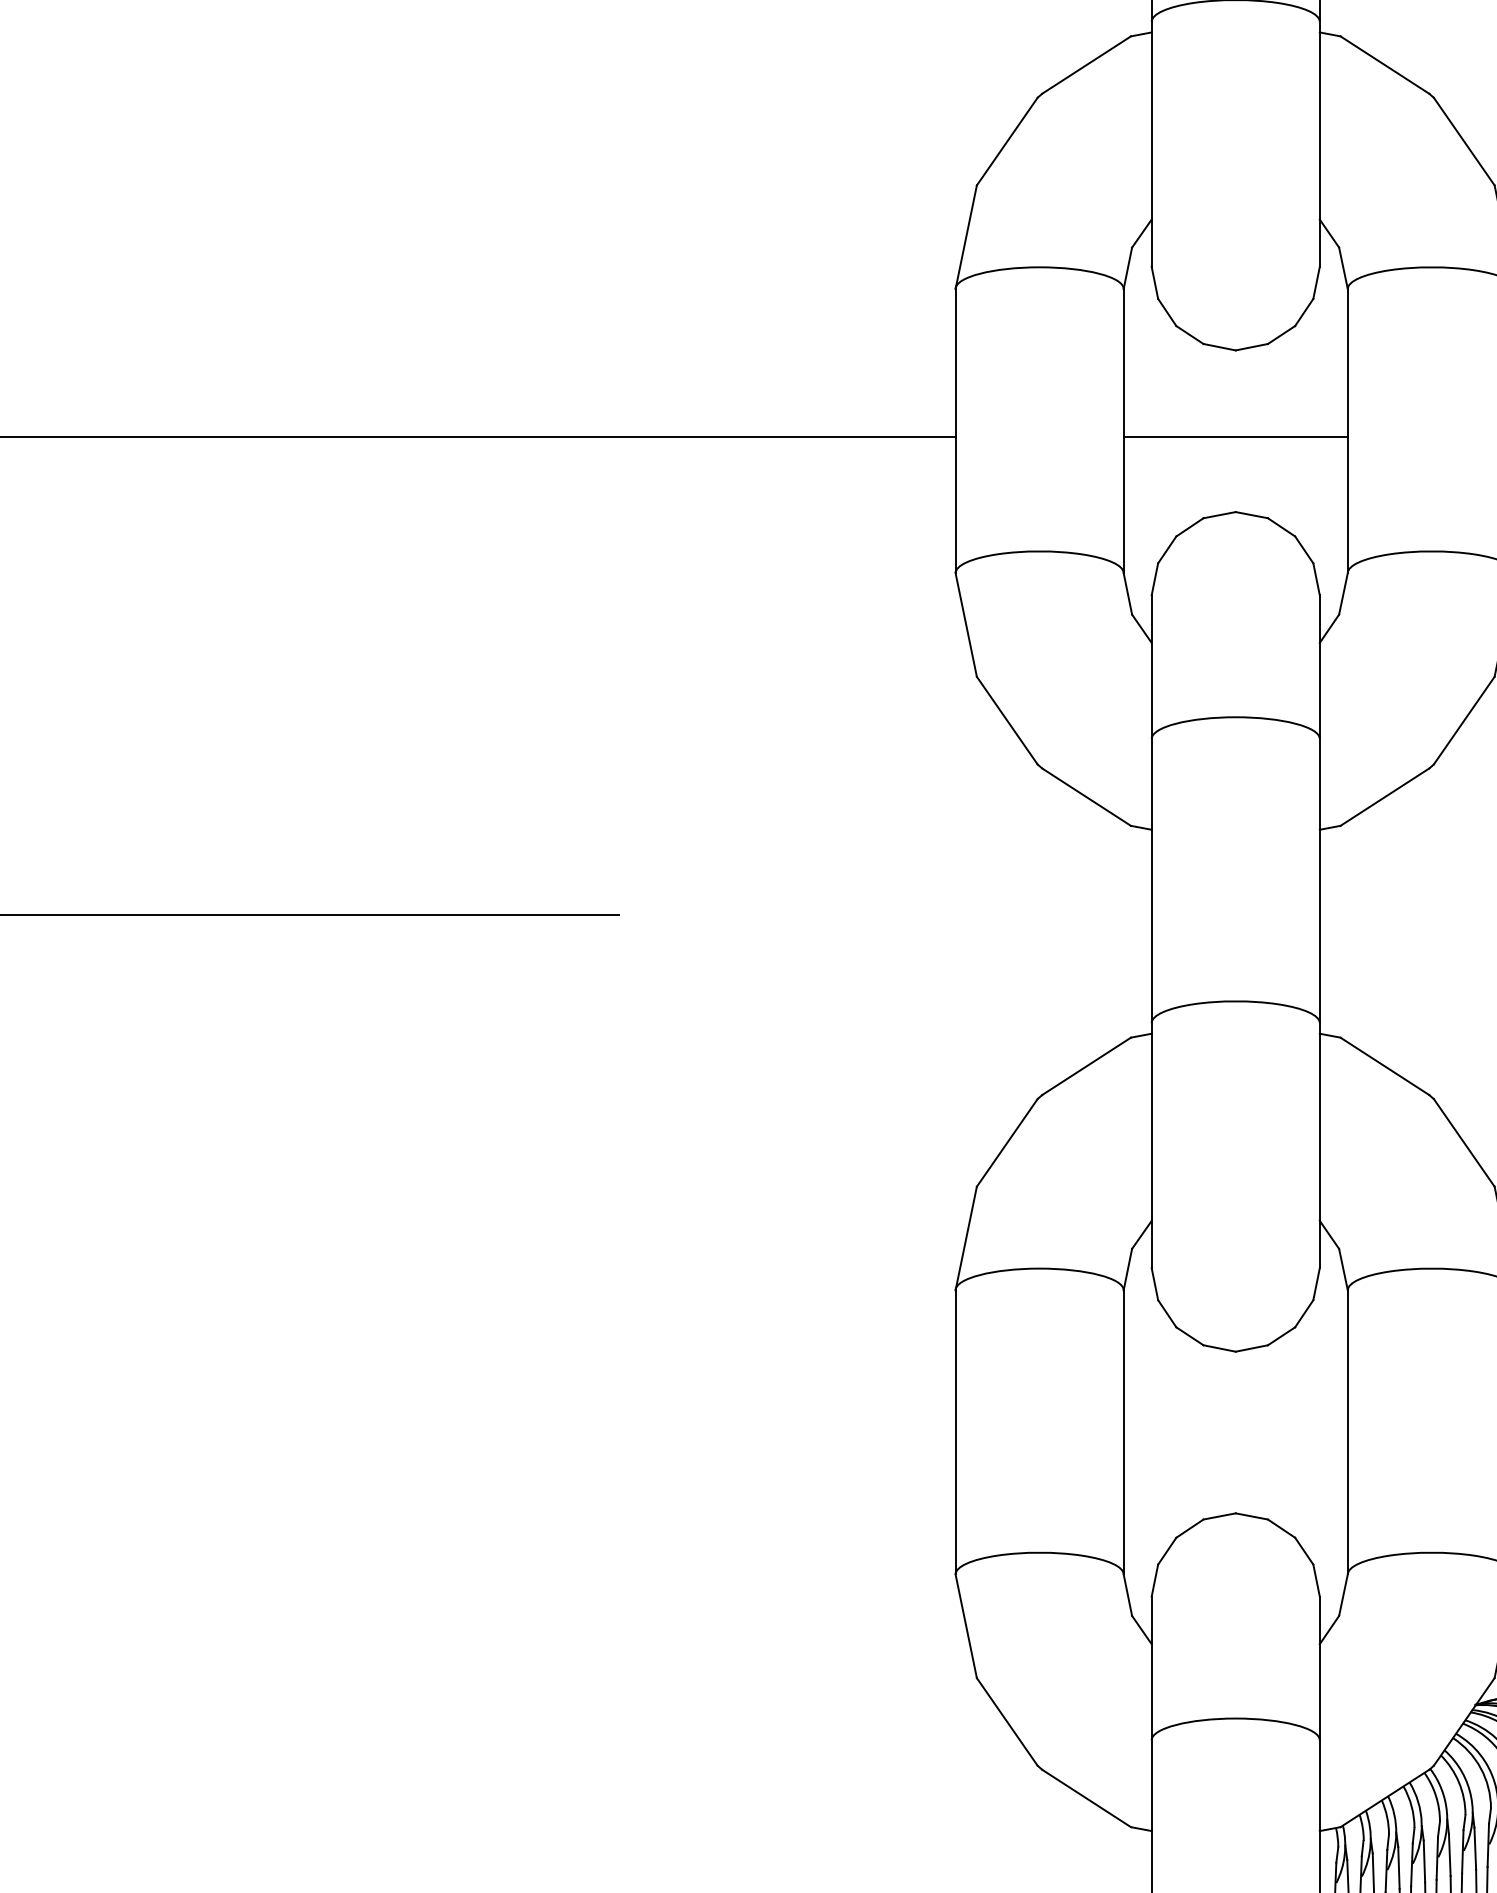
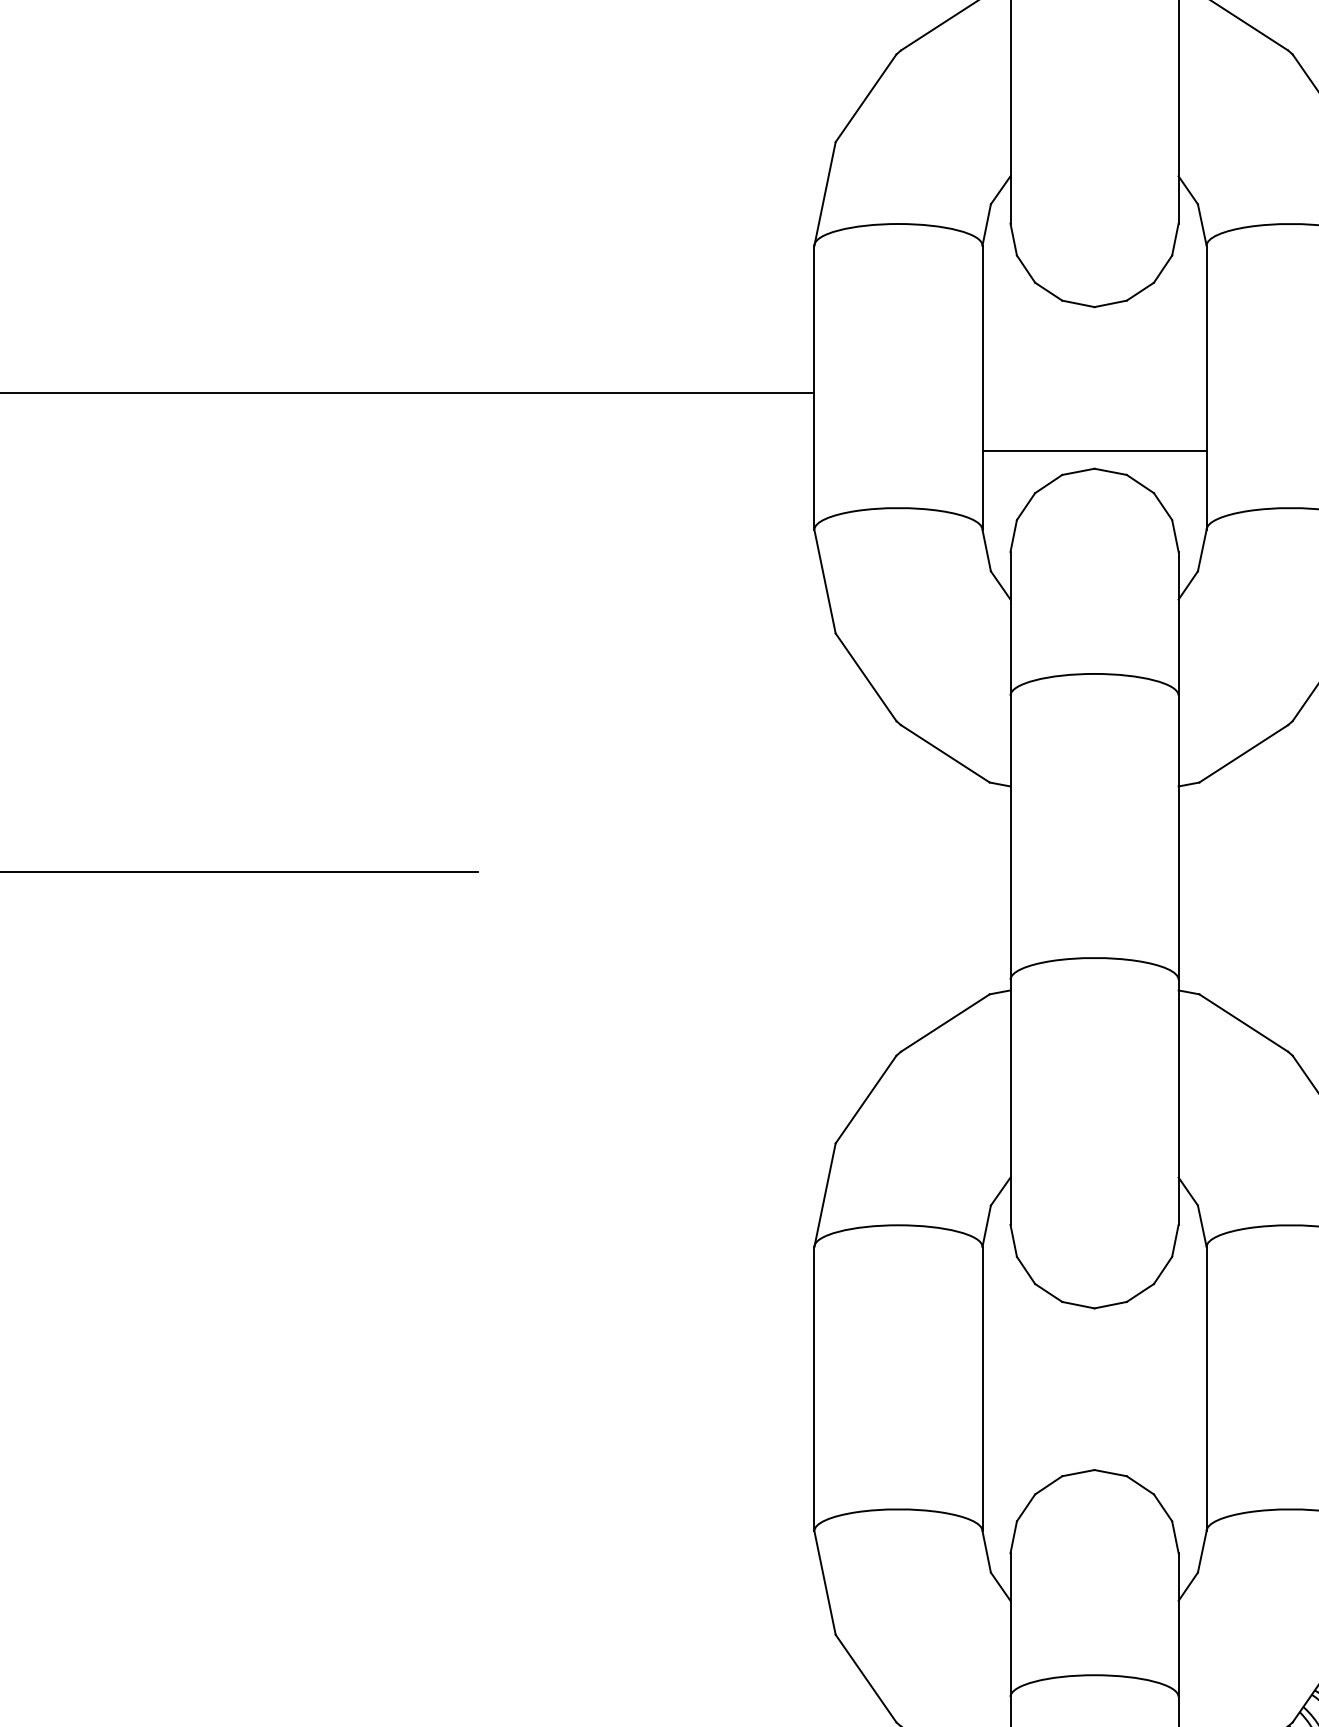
line: (1235, 436) -> (1094, 451), moved

